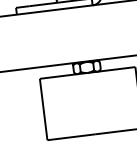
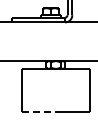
line: (71, 137) -> (39, 112), solid -> dashed

